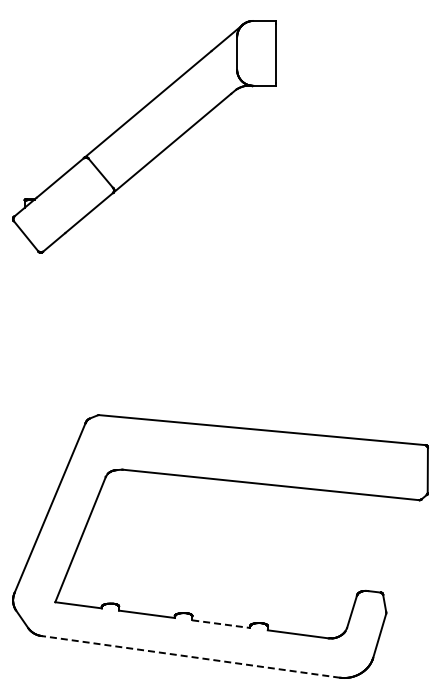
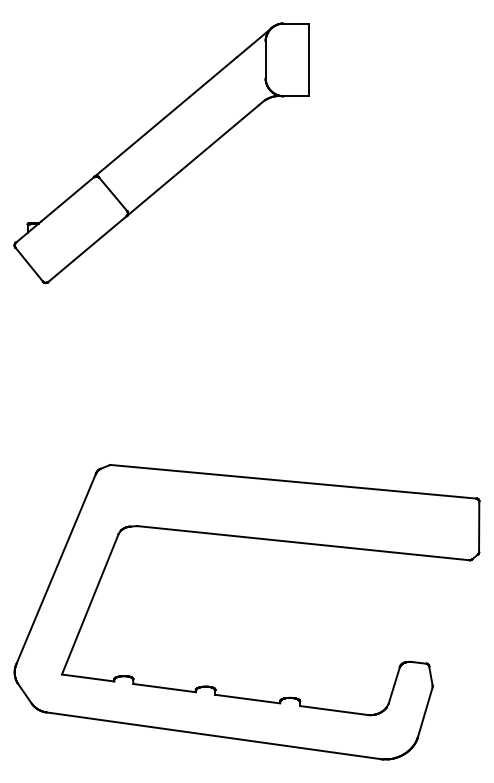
line: (221, 624) -> (248, 699), dashed -> solid
line: (191, 656) -> (214, 735), dashed -> solid

